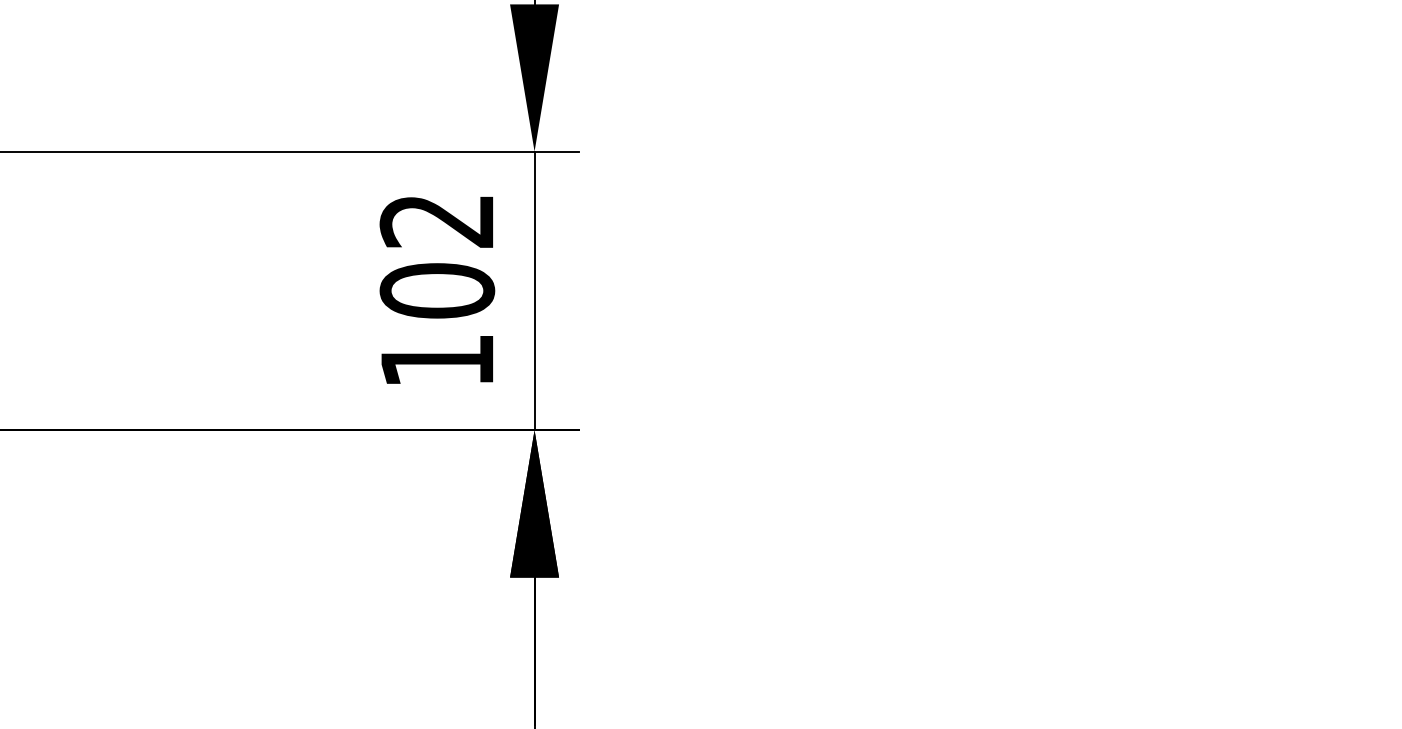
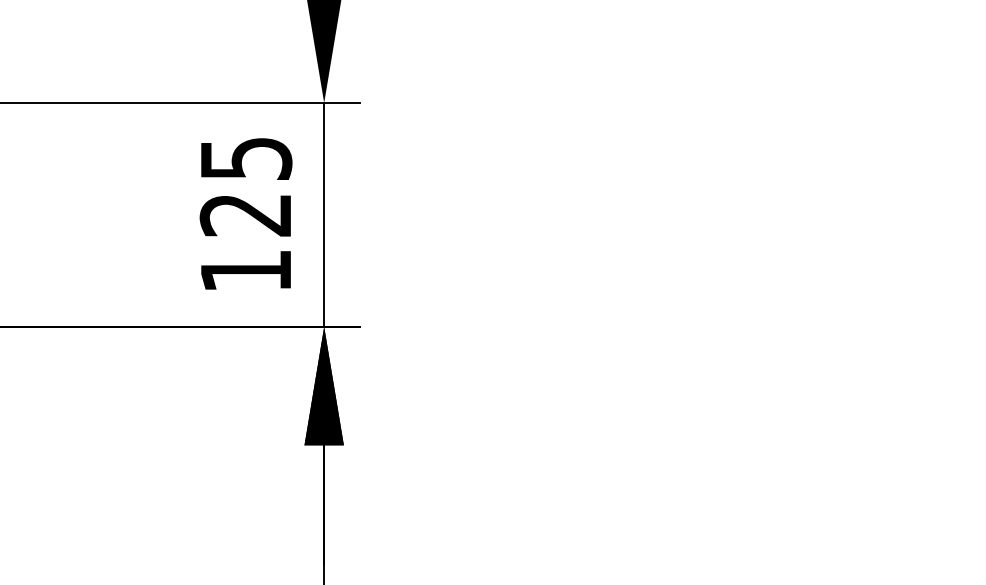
text: (437, 256) -> (246, 187), 102 -> 125

